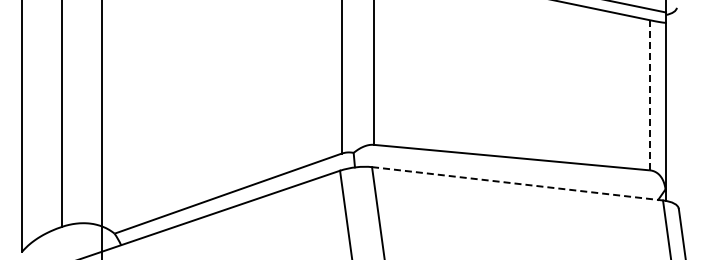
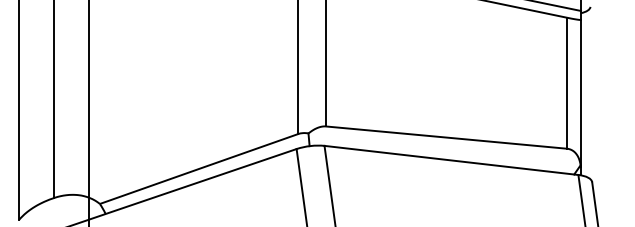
line: (649, 94) -> (566, 82), dashed -> solid
line: (518, 183) -> (452, 160), dashed -> solid

